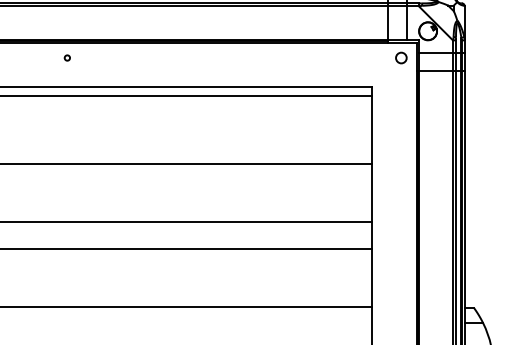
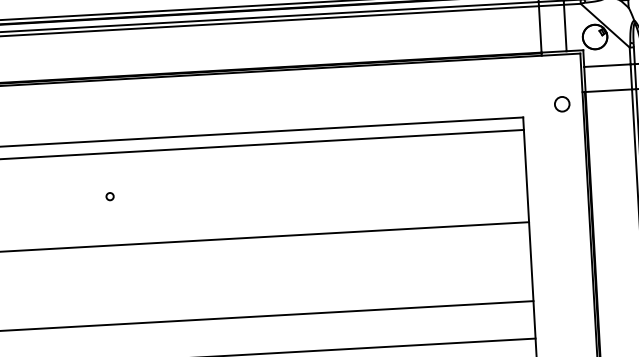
circle: (66, 57) -> (108, 195), moved
circle: (401, 57) -> (562, 103), moved

